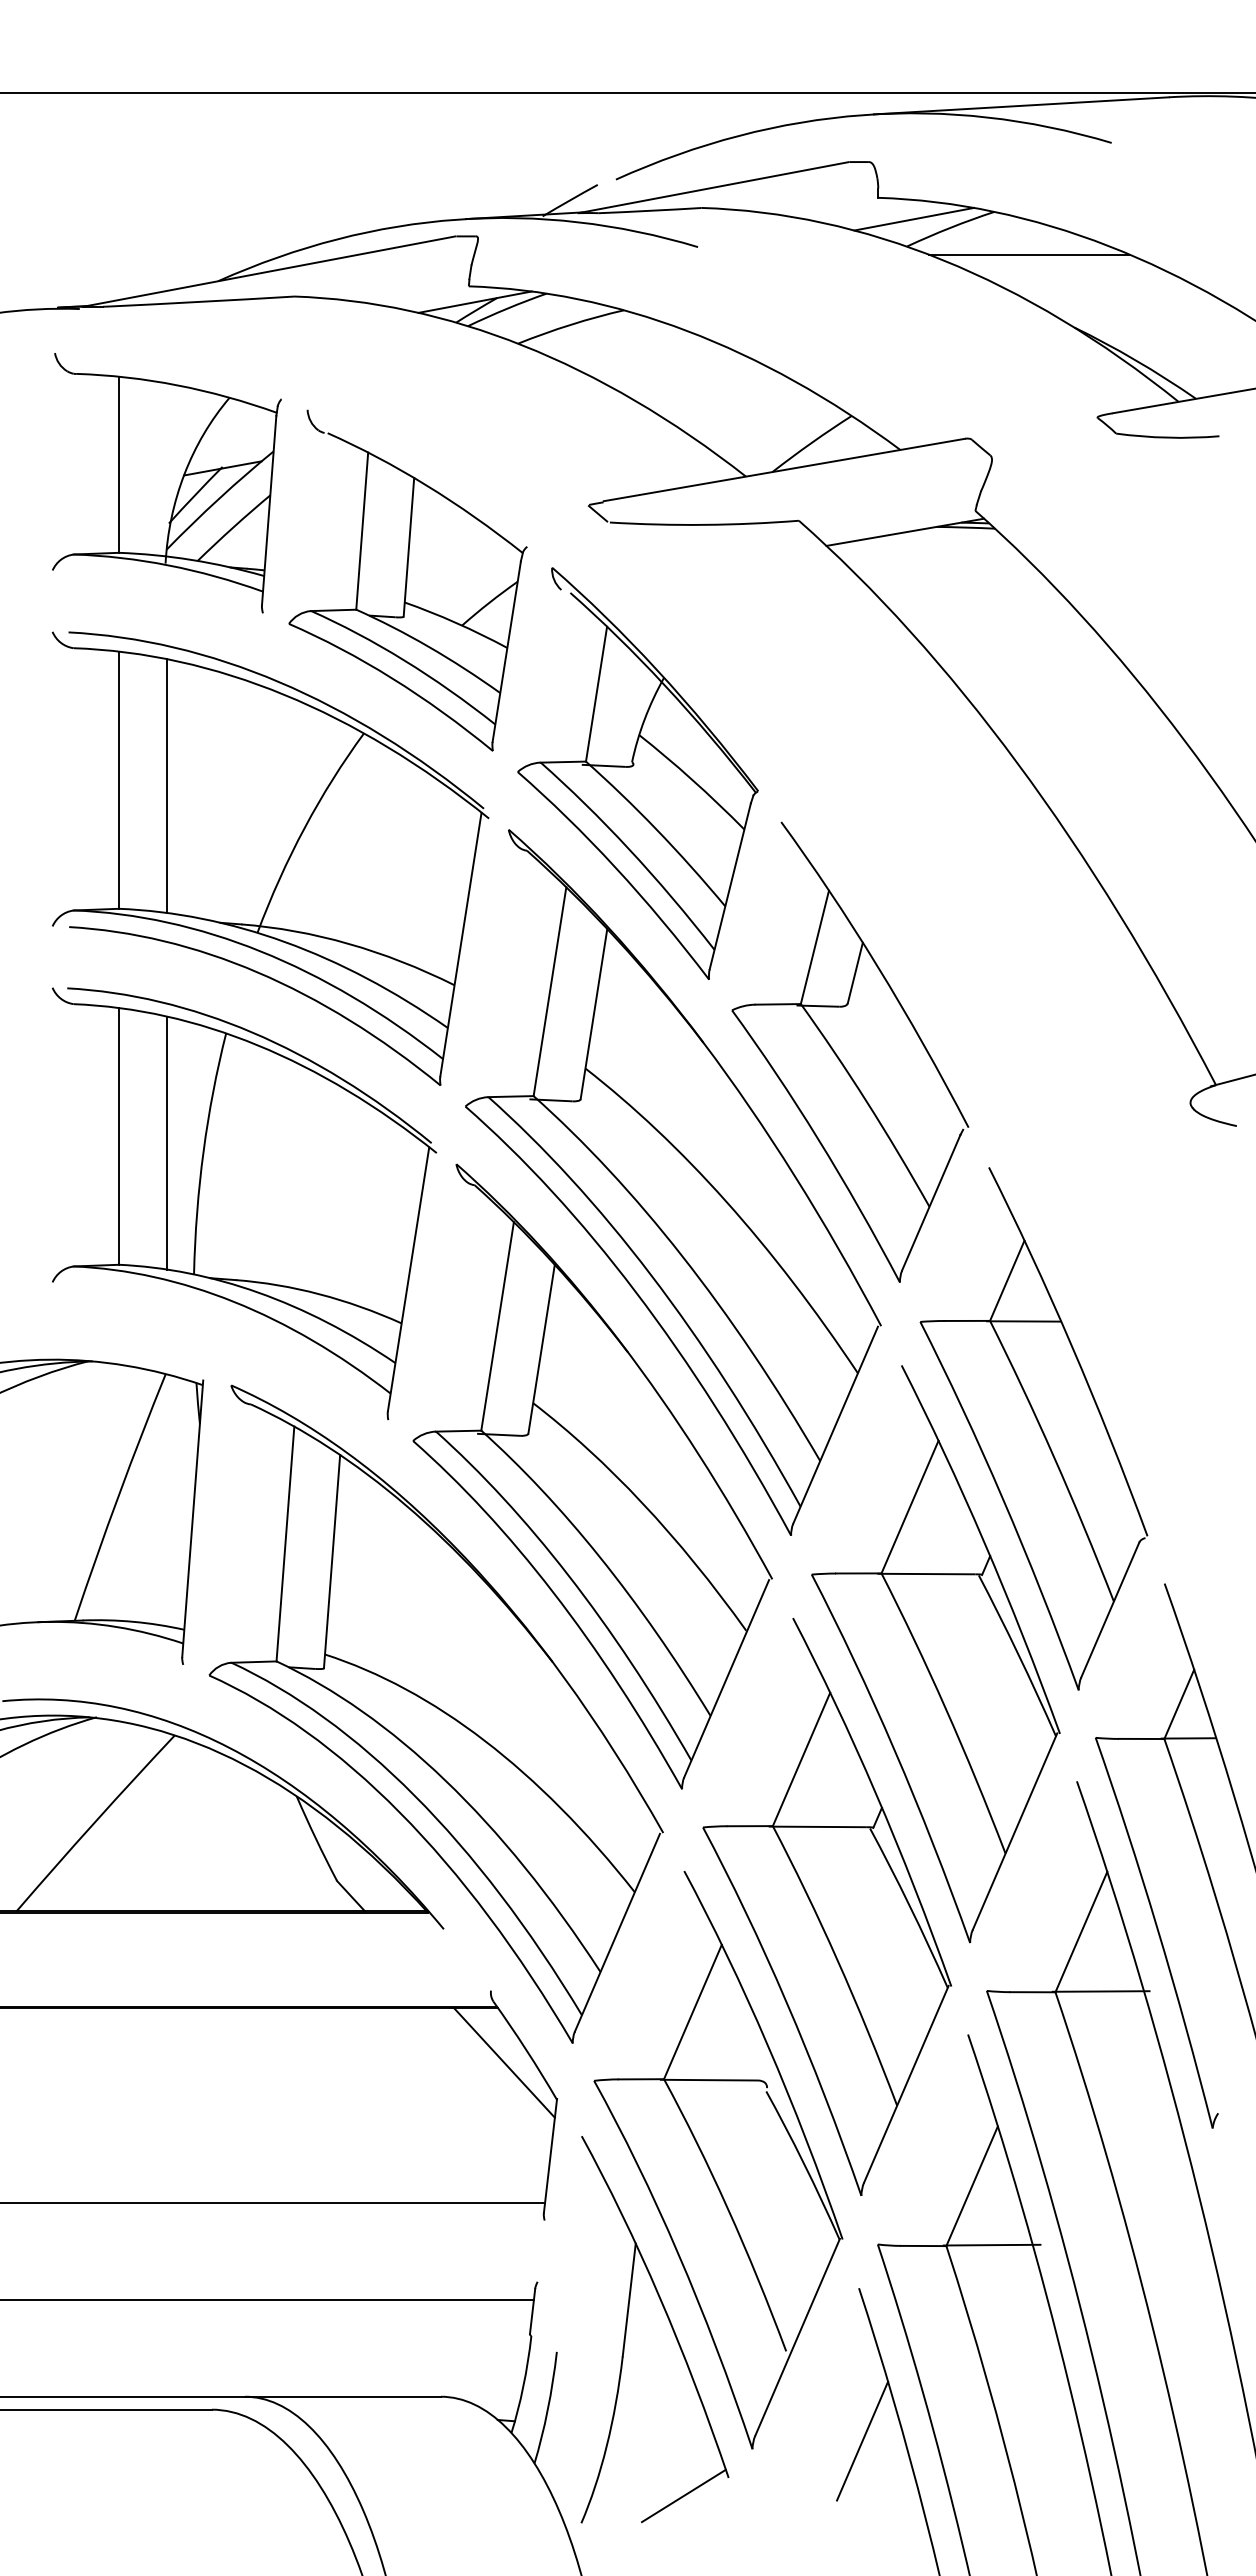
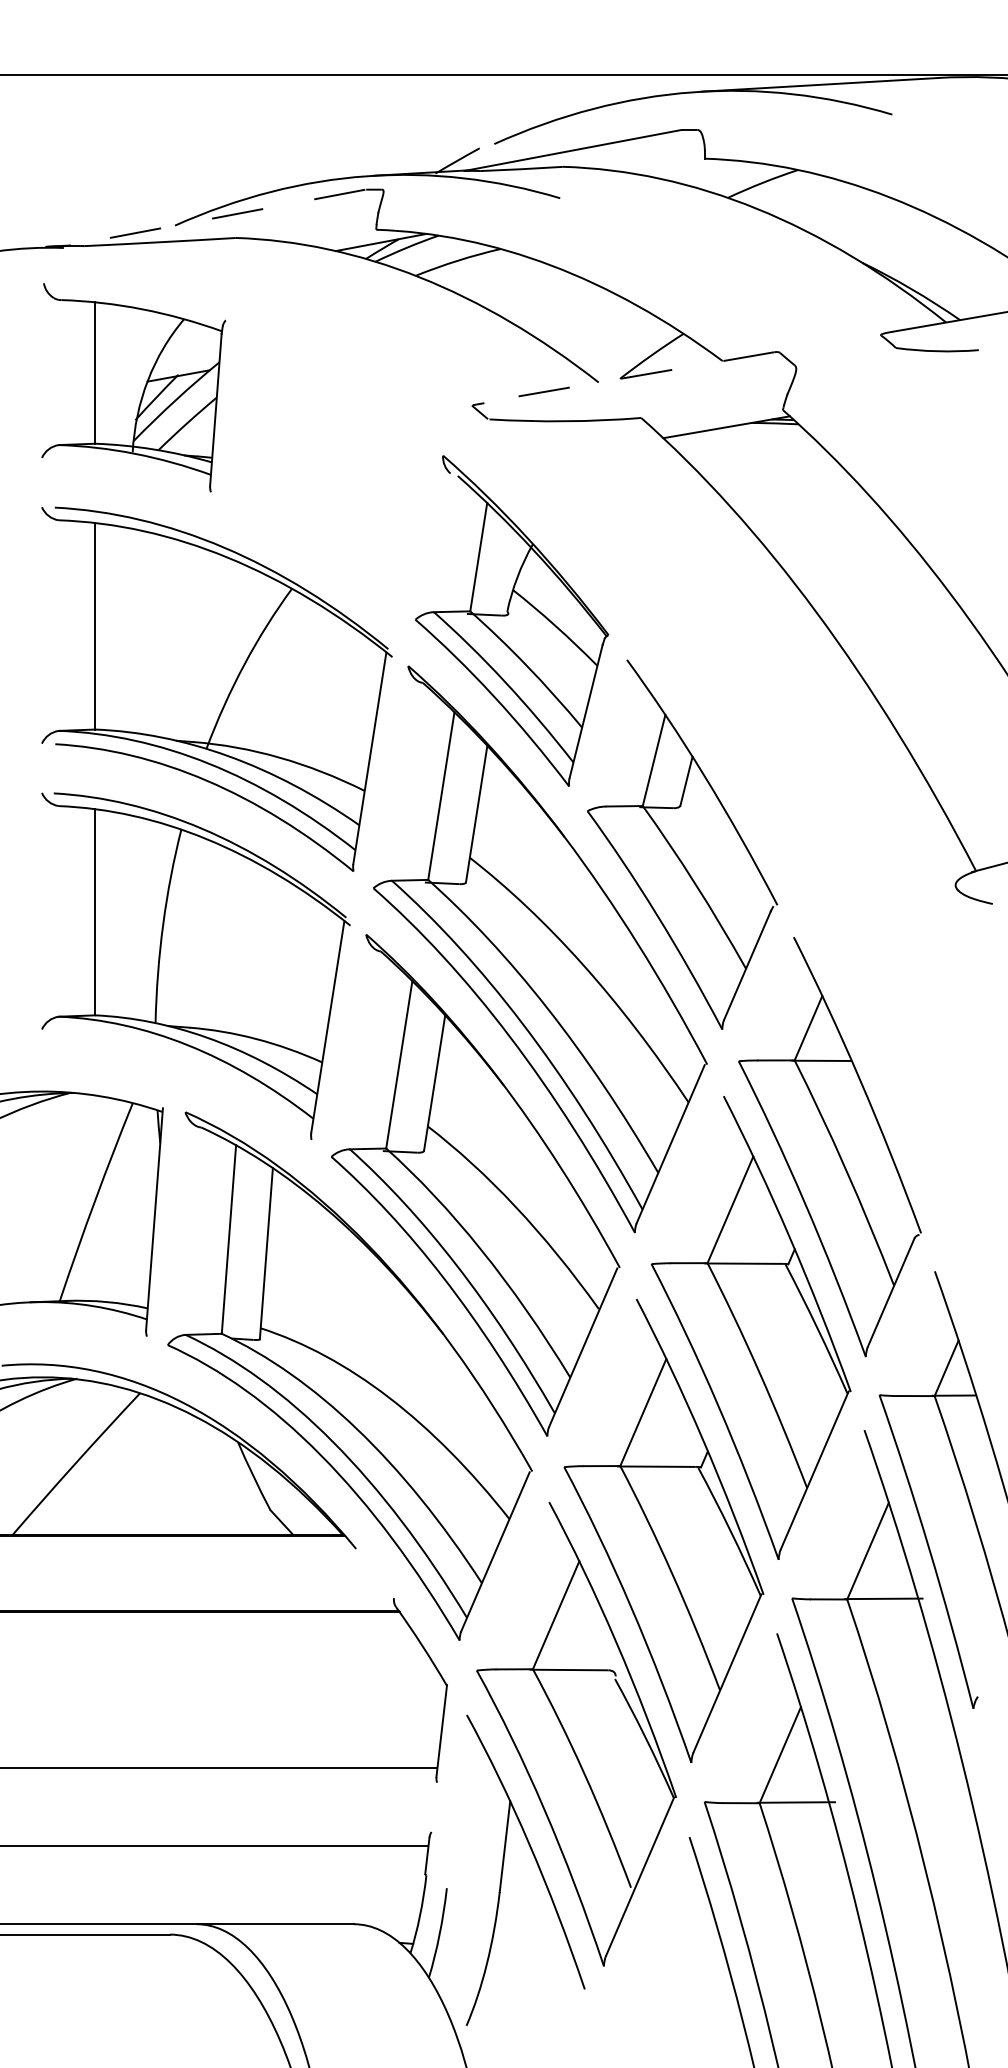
line: (914, 218) -> (734, 175), removed
line: (1029, 254) -> (826, 204), removed
line: (268, 271) -> (215, 217), solid -> dashed
line: (783, 470) -> (628, 377), solid -> dashed
part: (407, 580) -> (326, 465), removed
line: (166, 785) -> (133, 630), removed
line: (166, 1142) -> (133, 917), removed
line: (504, 2062) -> (404, 1655), removed
line: (862, 2440) -> (692, 1959), removed
line: (683, 2495) -> (548, 2003), removed

